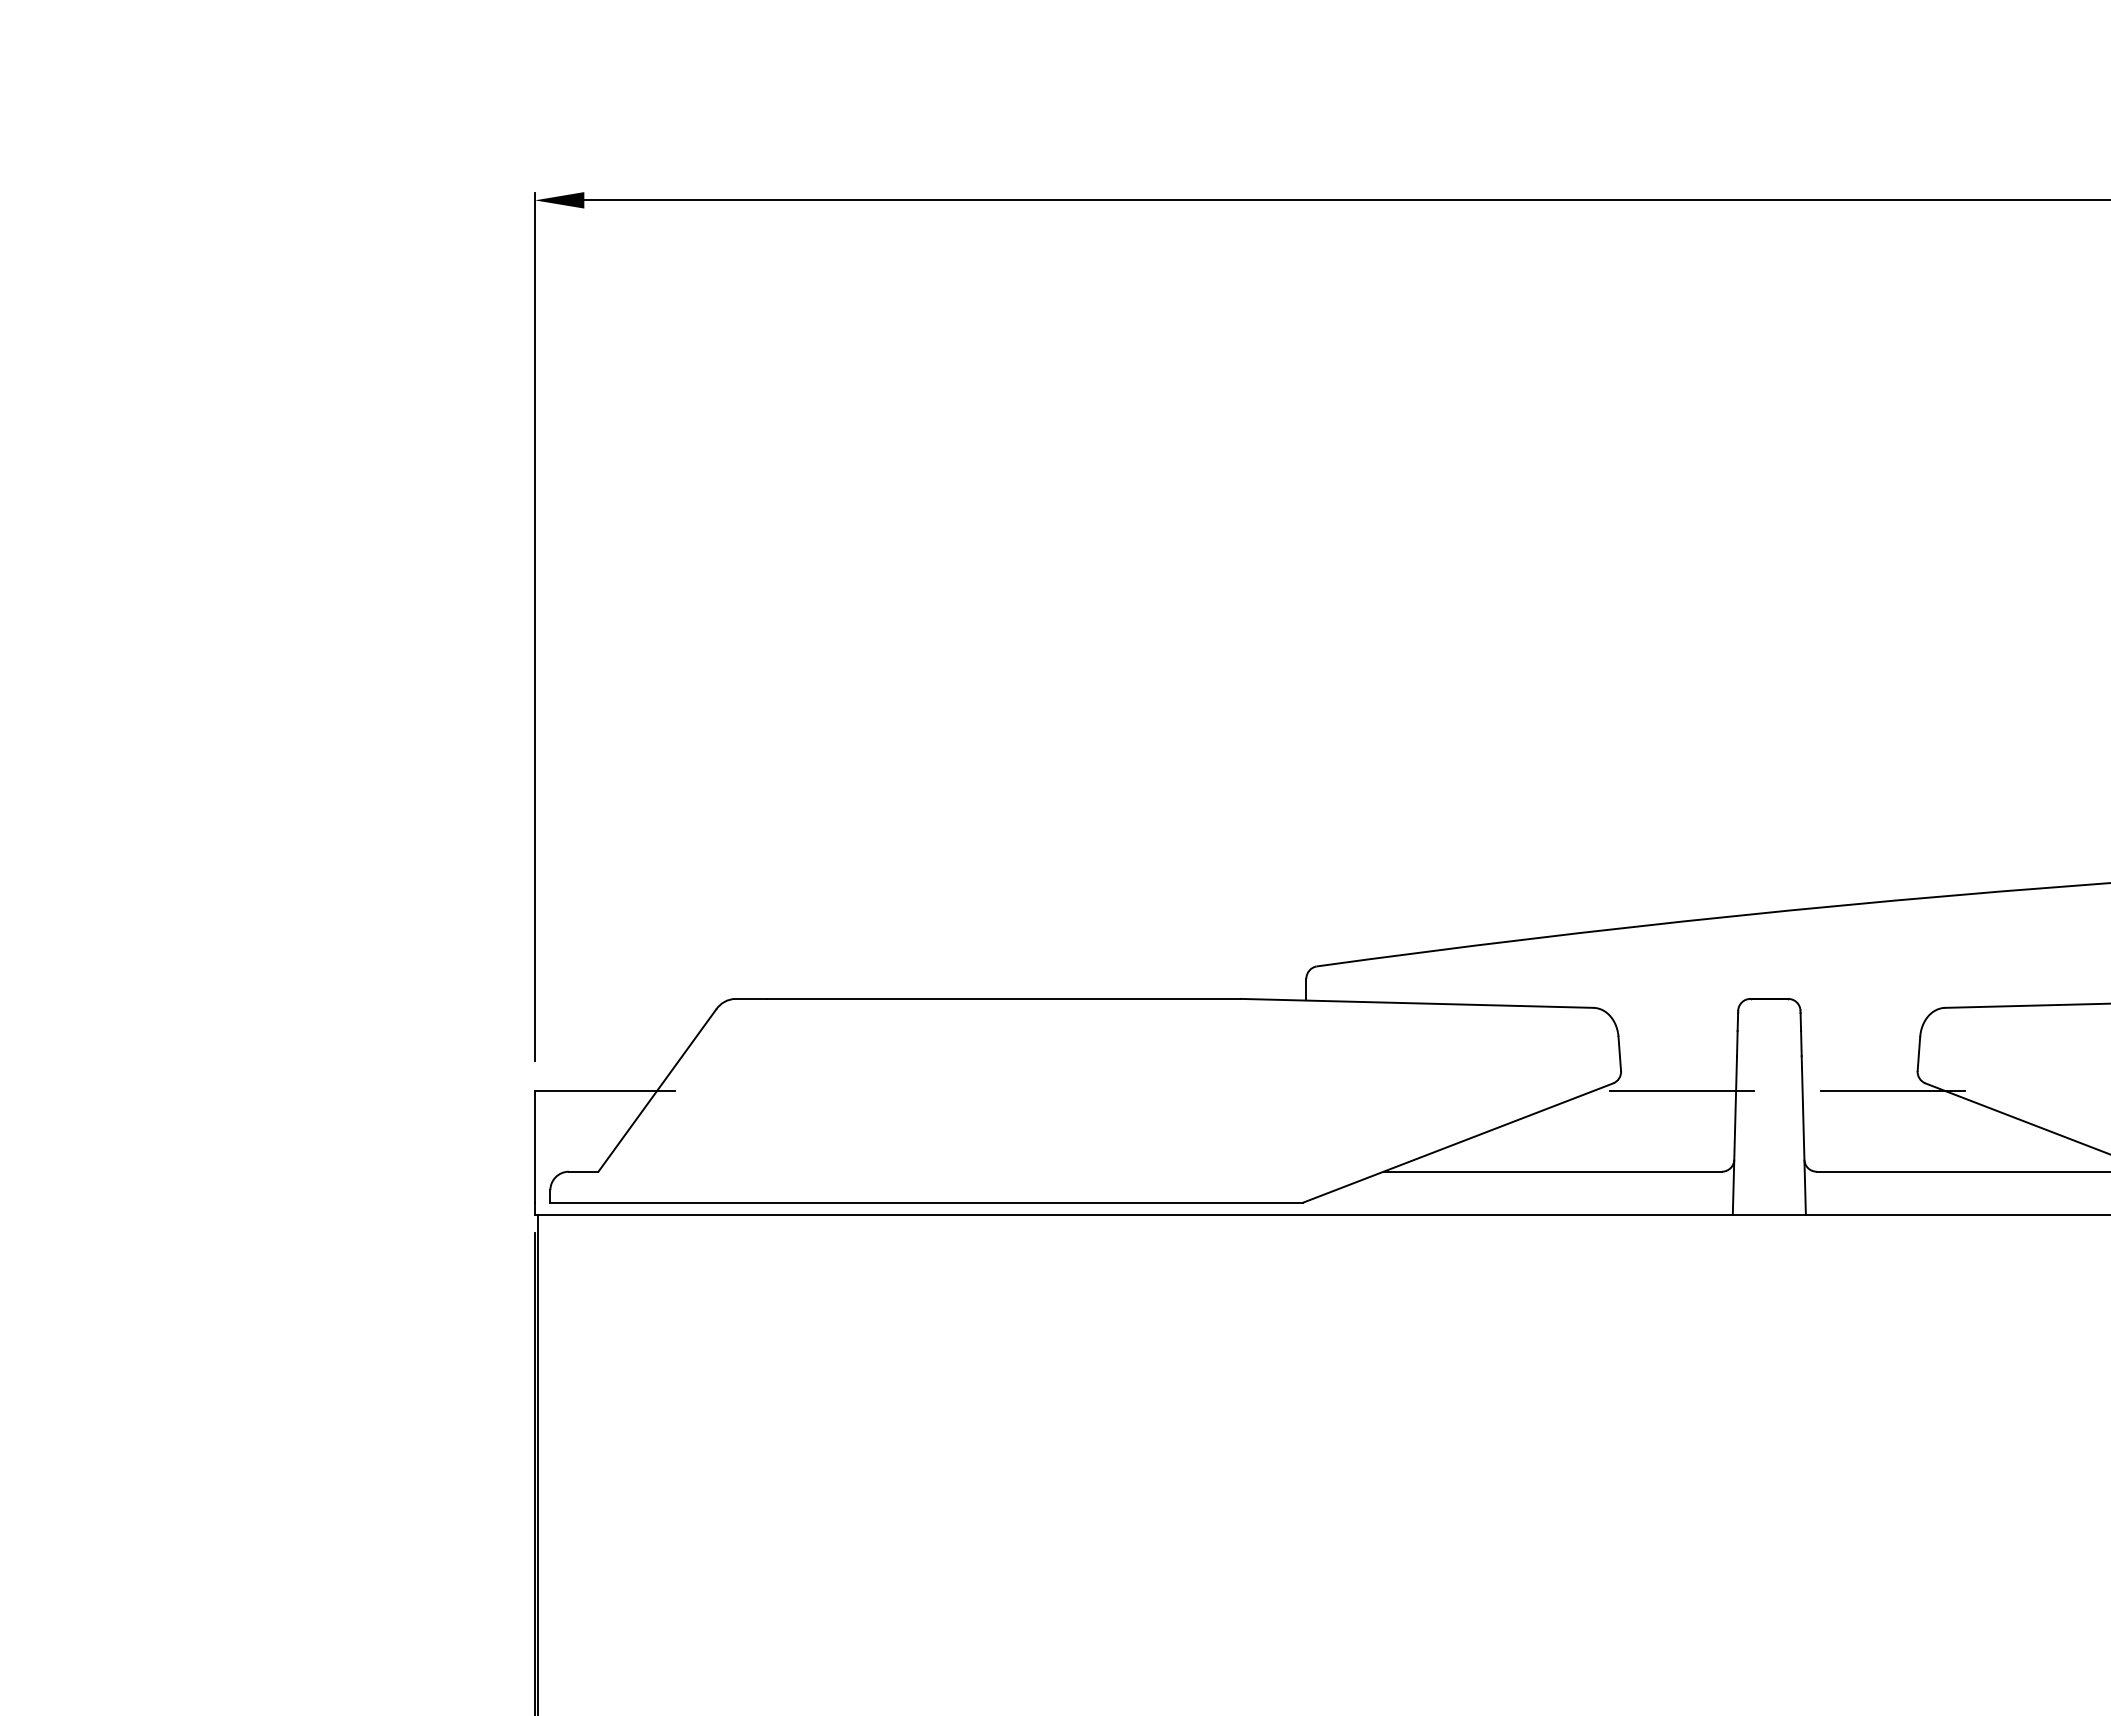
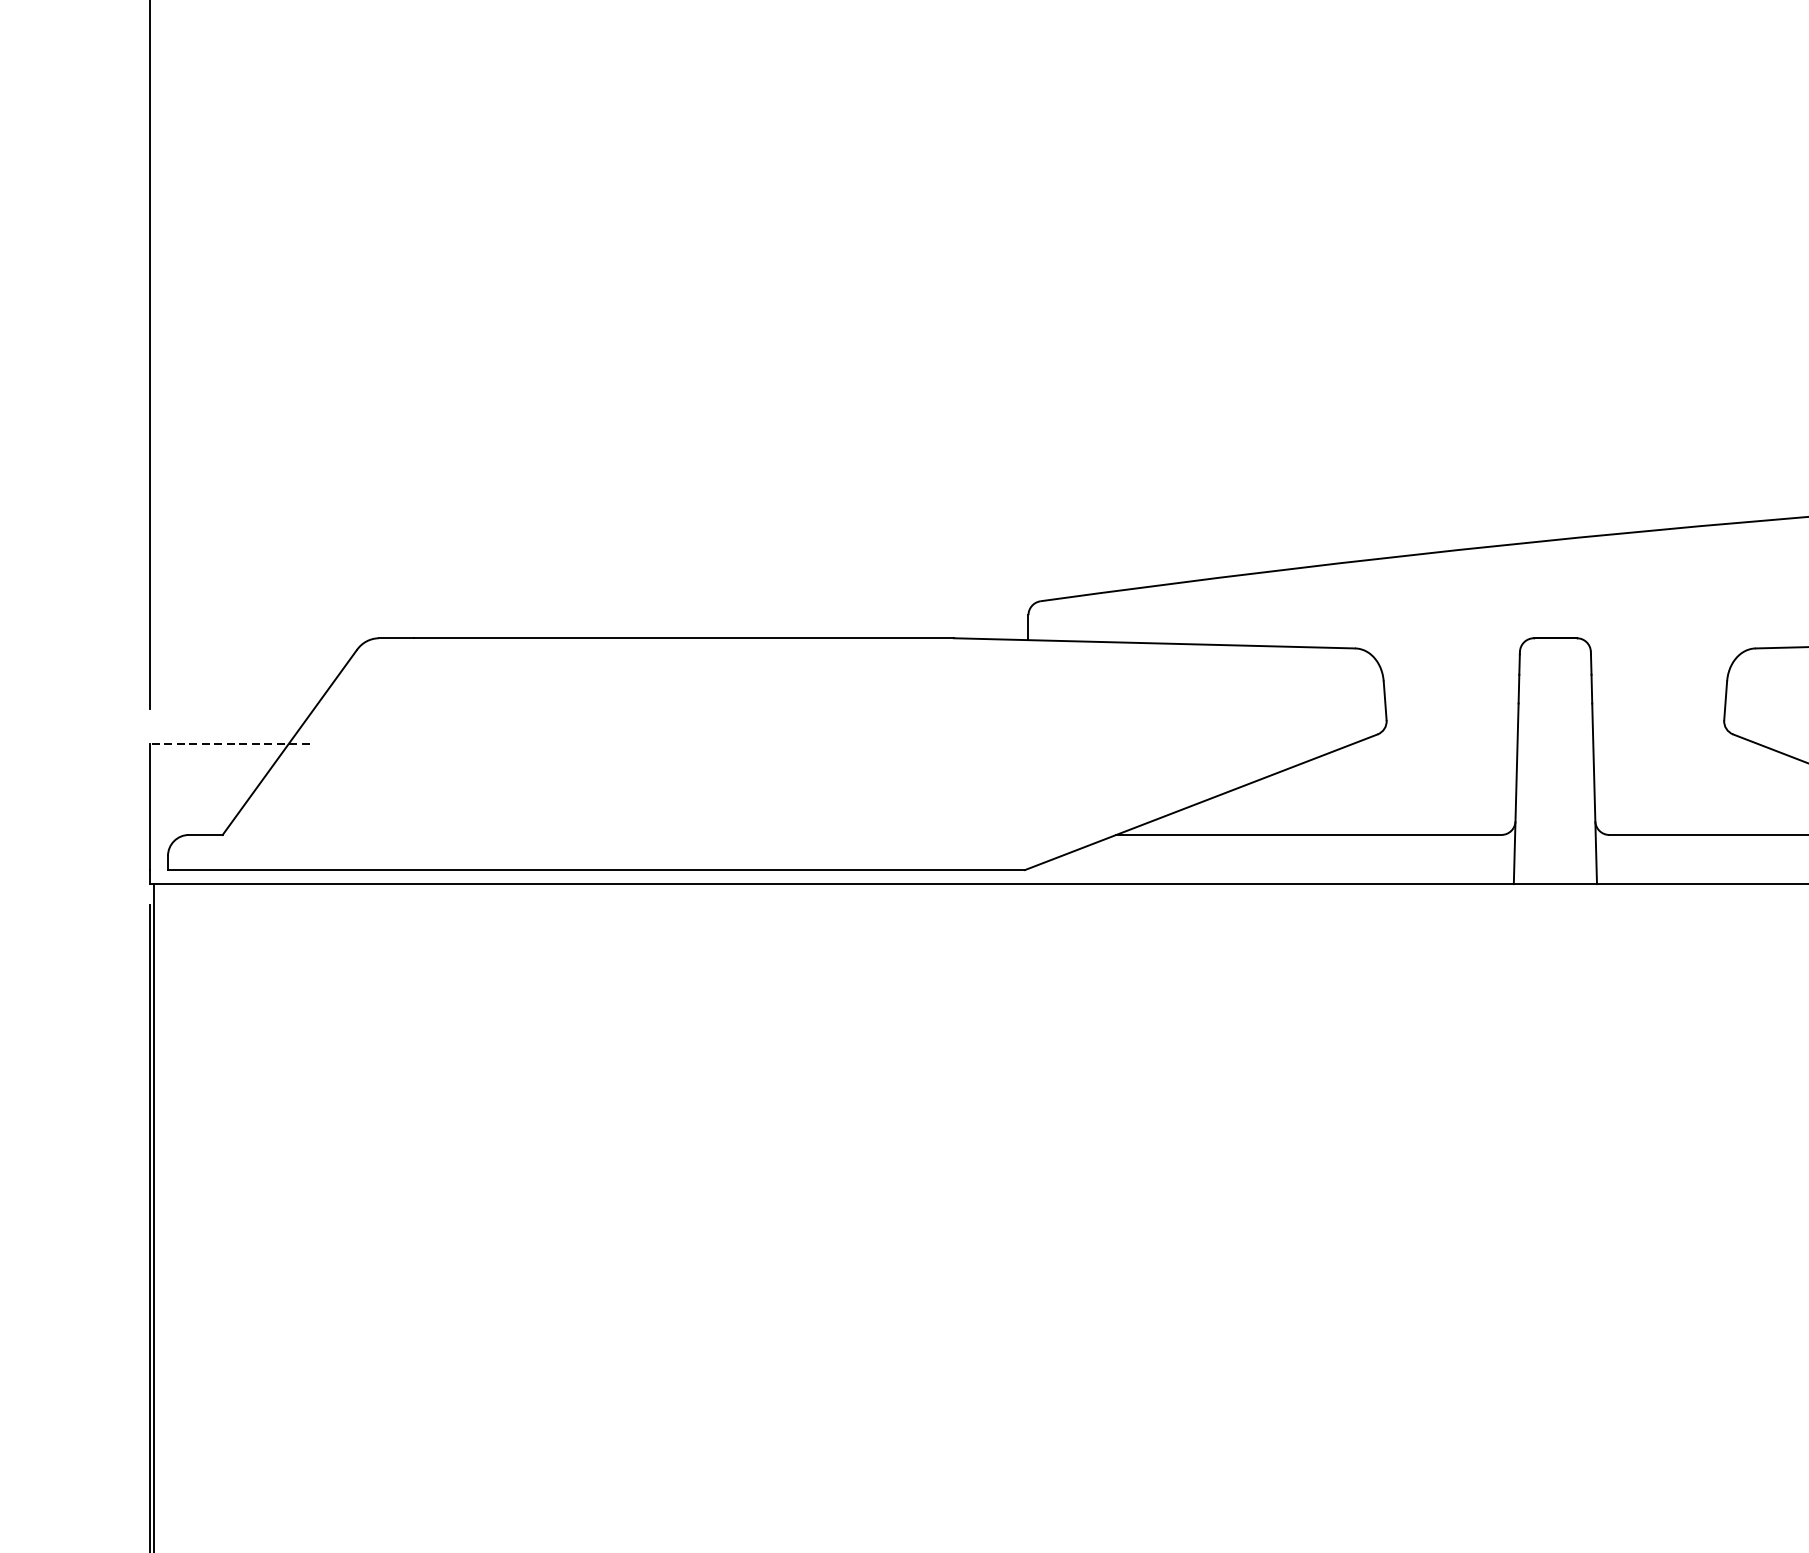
line: (604, 1091) -> (229, 743), solid -> dashed
line: (1682, 1091) -> (1456, 743), removed
line: (1892, 1091) -> (1695, 743), removed

